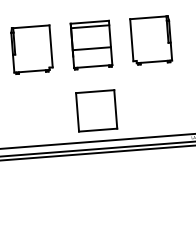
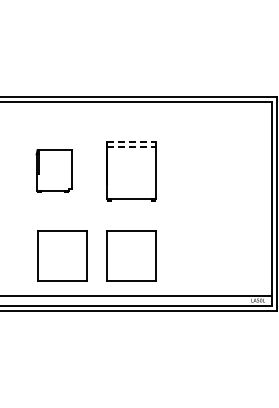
line: (89, 22) -> (131, 141), solid -> dashed
line: (90, 26) -> (131, 147), solid -> dashed
part: (150, 40) -> (208, 170), removed
line: (91, 48) -> (131, 175), removed
part: (31, 49) -> (53, 170), size x0.7
part: (43, 114) -> (62, 255), added

